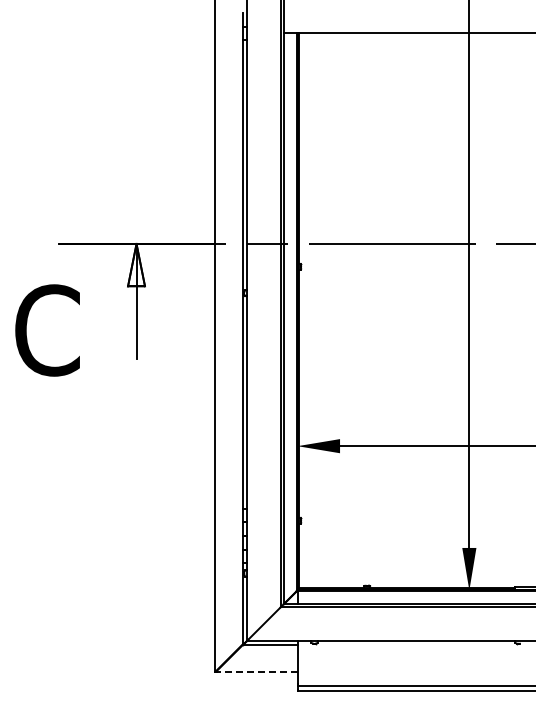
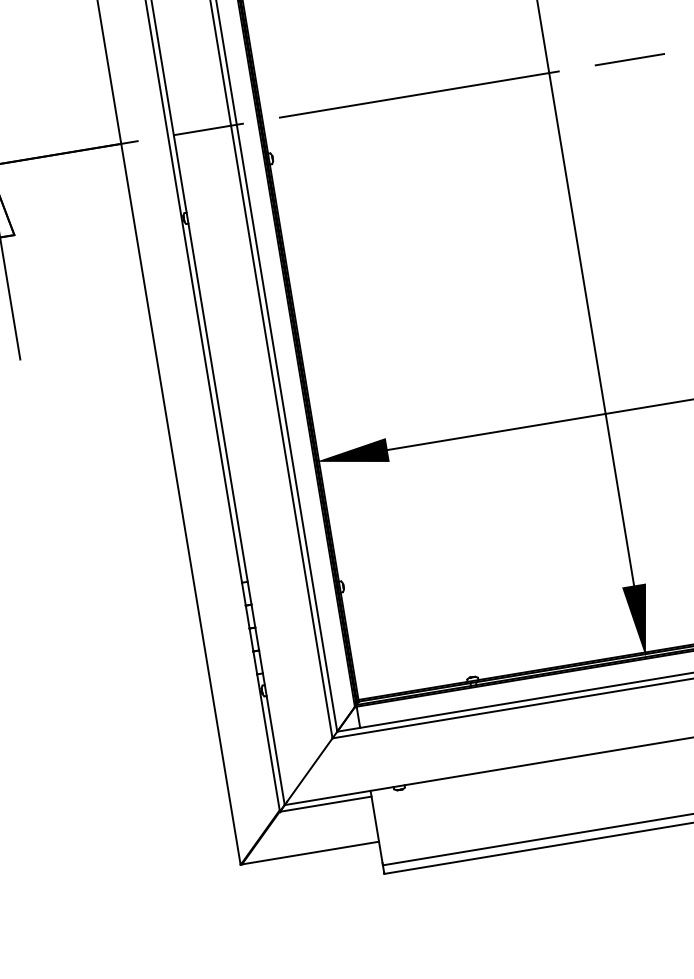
line: (257, 671) -> (311, 852), dashed -> solid

